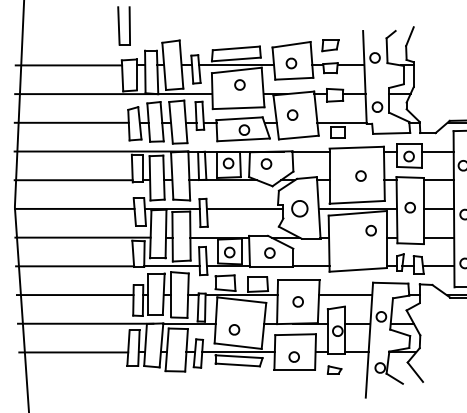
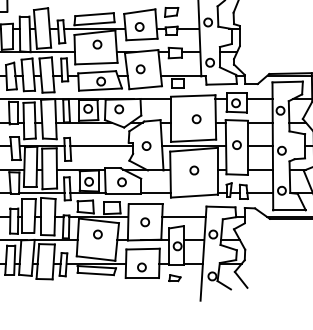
part: (299, 208) -> (146, 145), size x0.62
part: (370, 230) -> (193, 170), moved
part: (234, 329) -> (97, 234), moved

